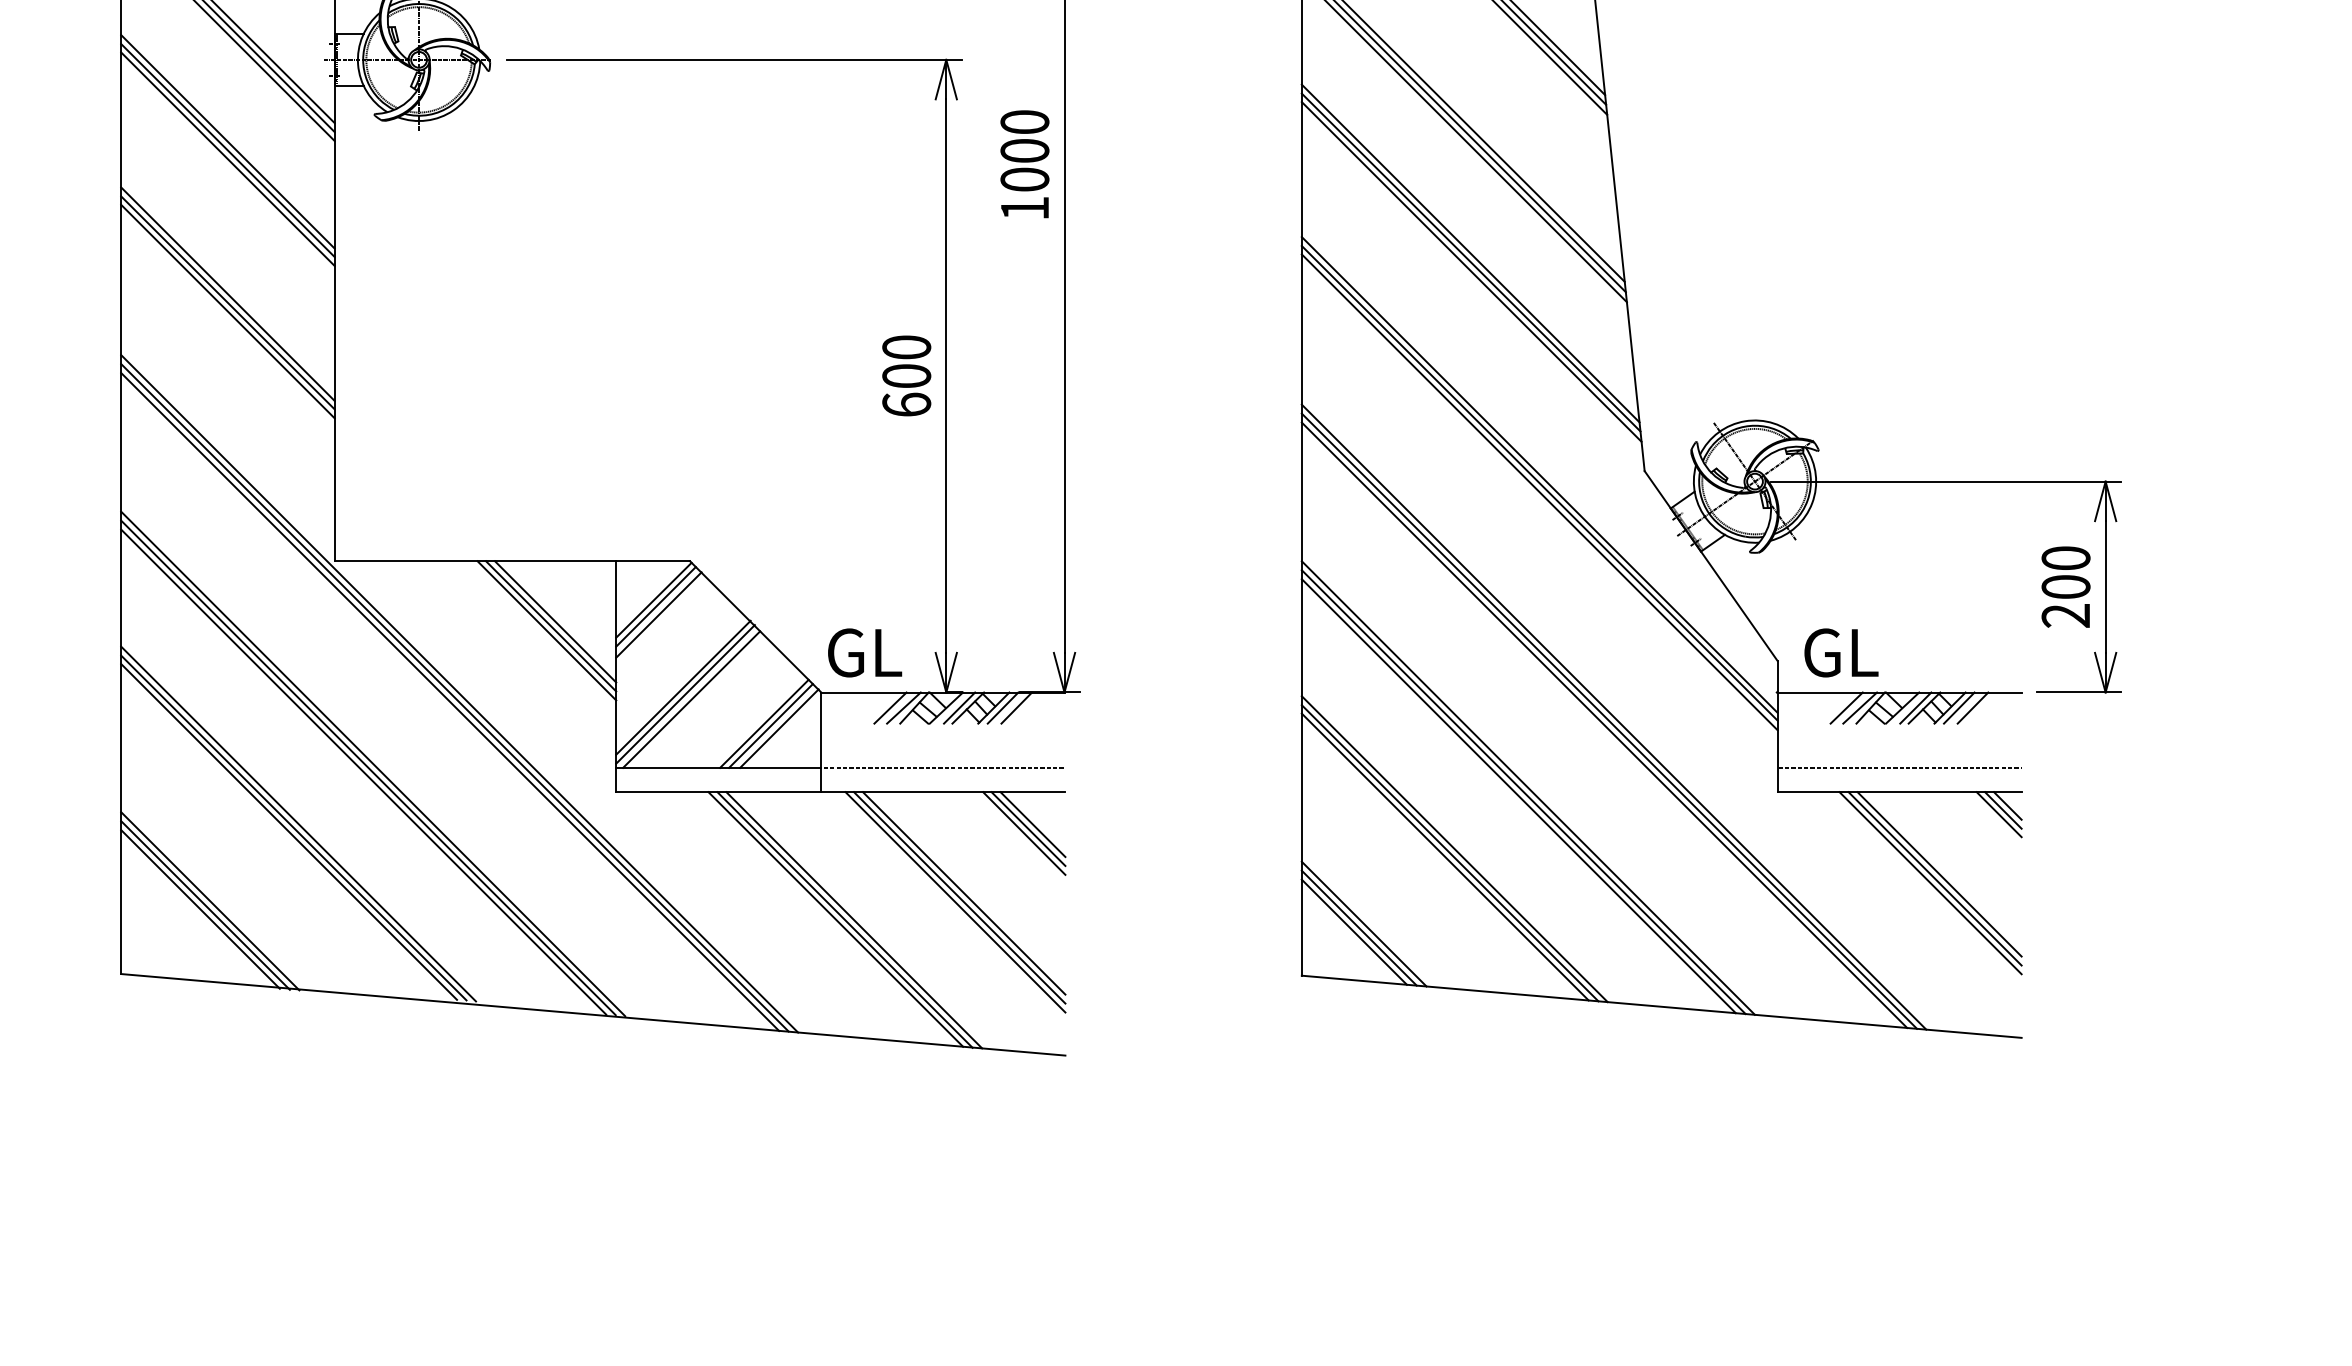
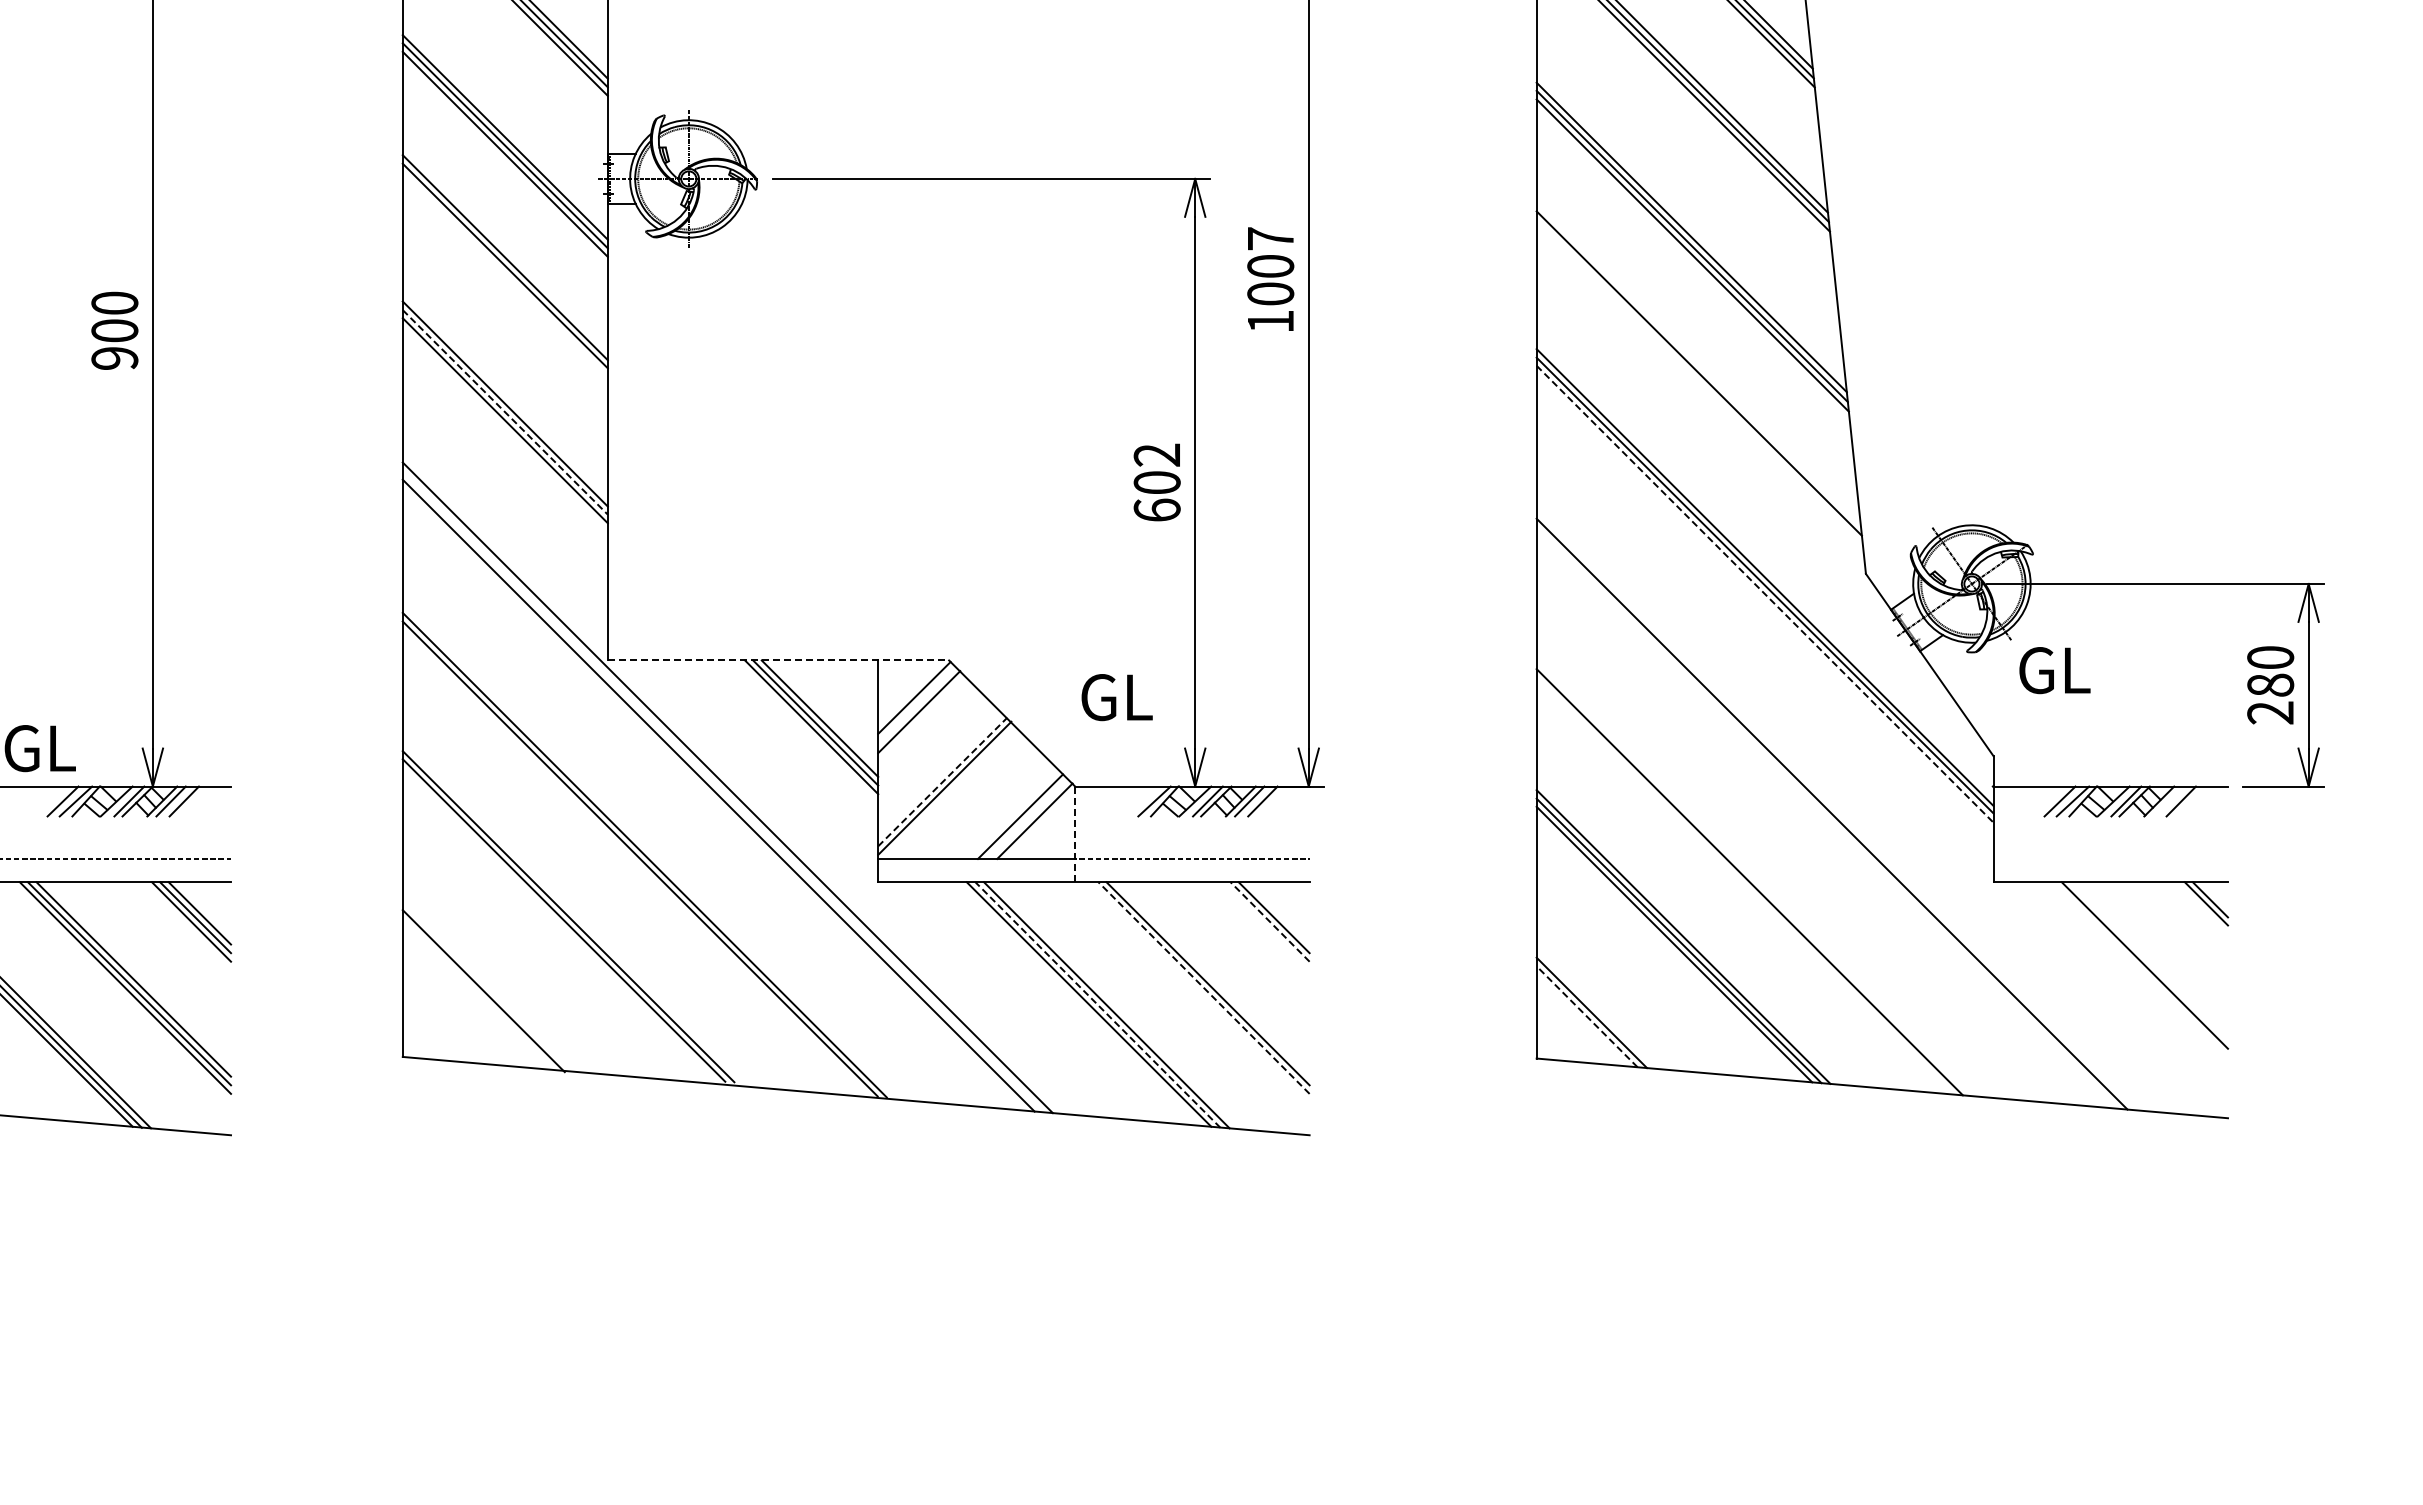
text: (1024, 121) -> (1270, 238), 1000 -> 1007
line: (227, 158) -> (504, 273), removed
line: (1470, 253) -> (1698, 364), removed
line: (1471, 271) -> (1699, 382), removed
line: (228, 303) -> (505, 412), solid -> dashed
text: (905, 346) -> (1156, 454), 600 -> 602
line: (1540, 492) -> (1765, 594), solid -> dashed
line: (512, 561) -> (778, 660), solid -> dashed
text: (2065, 586) -> (2270, 684), 200 -> 280
line: (656, 607) -> (916, 704), removed
text: (864, 652) -> (1116, 697), moved
text: (1840, 652) -> (2054, 670), moved
line: (684, 687) -> (943, 781), solid -> dashed
line: (454, 697) -> (722, 791), removed
line: (691, 698) -> (950, 792), removed
line: (890, 708) -> (1141, 801), removed
line: (1958, 708) -> (2167, 801), removed
line: (1614, 717) -> (1836, 810), removed
line: (1604, 724) -> (1827, 817), removed
line: (770, 725) -> (1026, 818), removed
line: (821, 742) -> (1075, 834), solid -> dashed
line: (1899, 767) -> (2110, 858), removed
line: (363, 771) -> (635, 862), removed
line: (1527, 788) -> (1753, 878), removed
line: (1518, 795) -> (1744, 885), removed
line: (2007, 805) -> (2214, 895), removed
line: (297, 823) -> (572, 912), removed
line: (1033, 824) -> (1278, 913), removed
line: (1023, 833) -> (1269, 921), solid -> dashed
line: (1939, 874) -> (2149, 961), removed
line: (1930, 882) -> (2140, 969), removed
line: (964, 893) -> (1212, 979), removed
line: (209, 900) -> (487, 986), removed
line: (954, 901) -> (1203, 987), solid -> dashed
line: (200, 909) -> (478, 994), removed
line: (844, 919) -> (1097, 1004), solid -> dashed
line: (1364, 923) -> (1596, 1008), removed
line: (1353, 931) -> (1586, 1016), solid -> dashed

